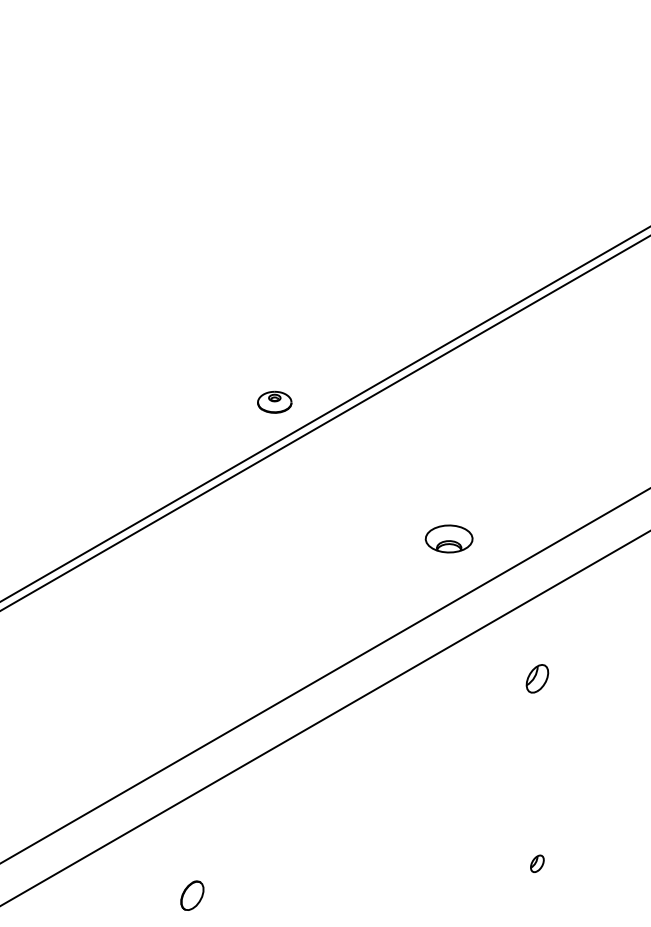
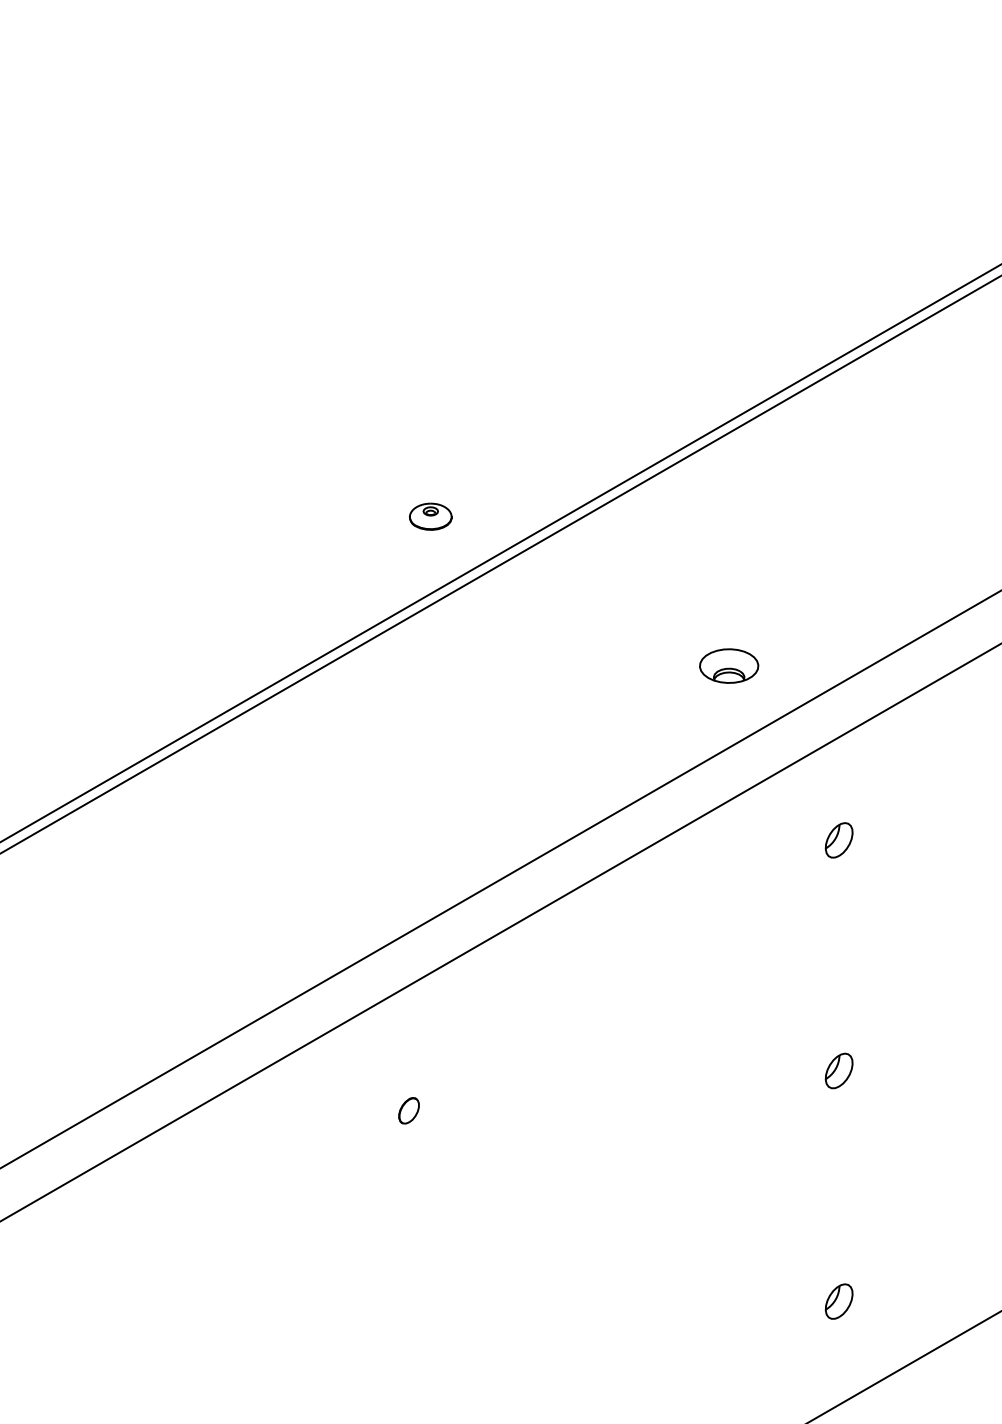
part: (274, 402) -> (430, 516), moved
part: (536, 863) -> (838, 1070), size x1.67
part: (191, 895) -> (408, 1110), size x0.71

